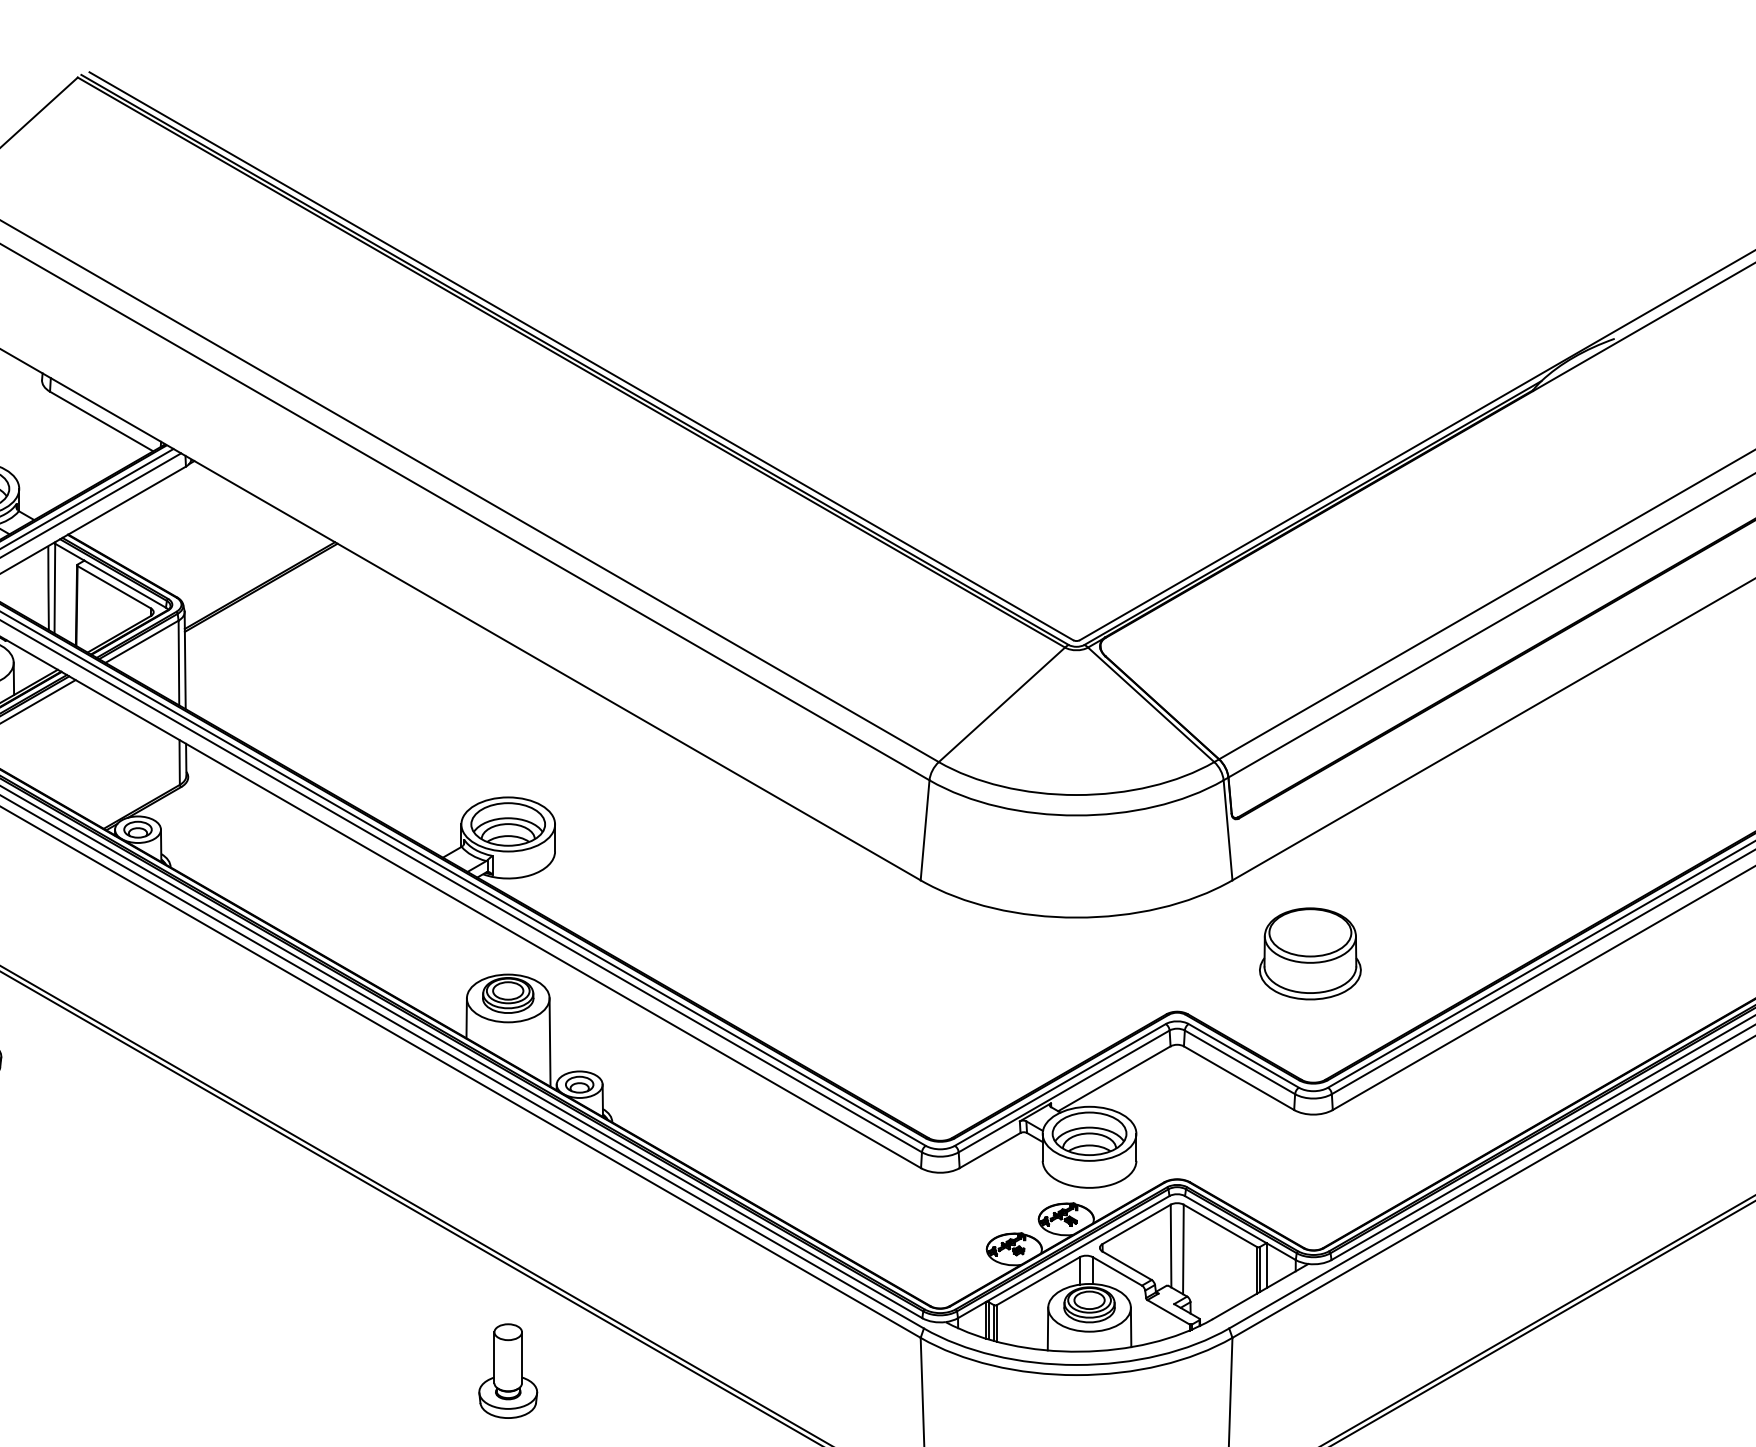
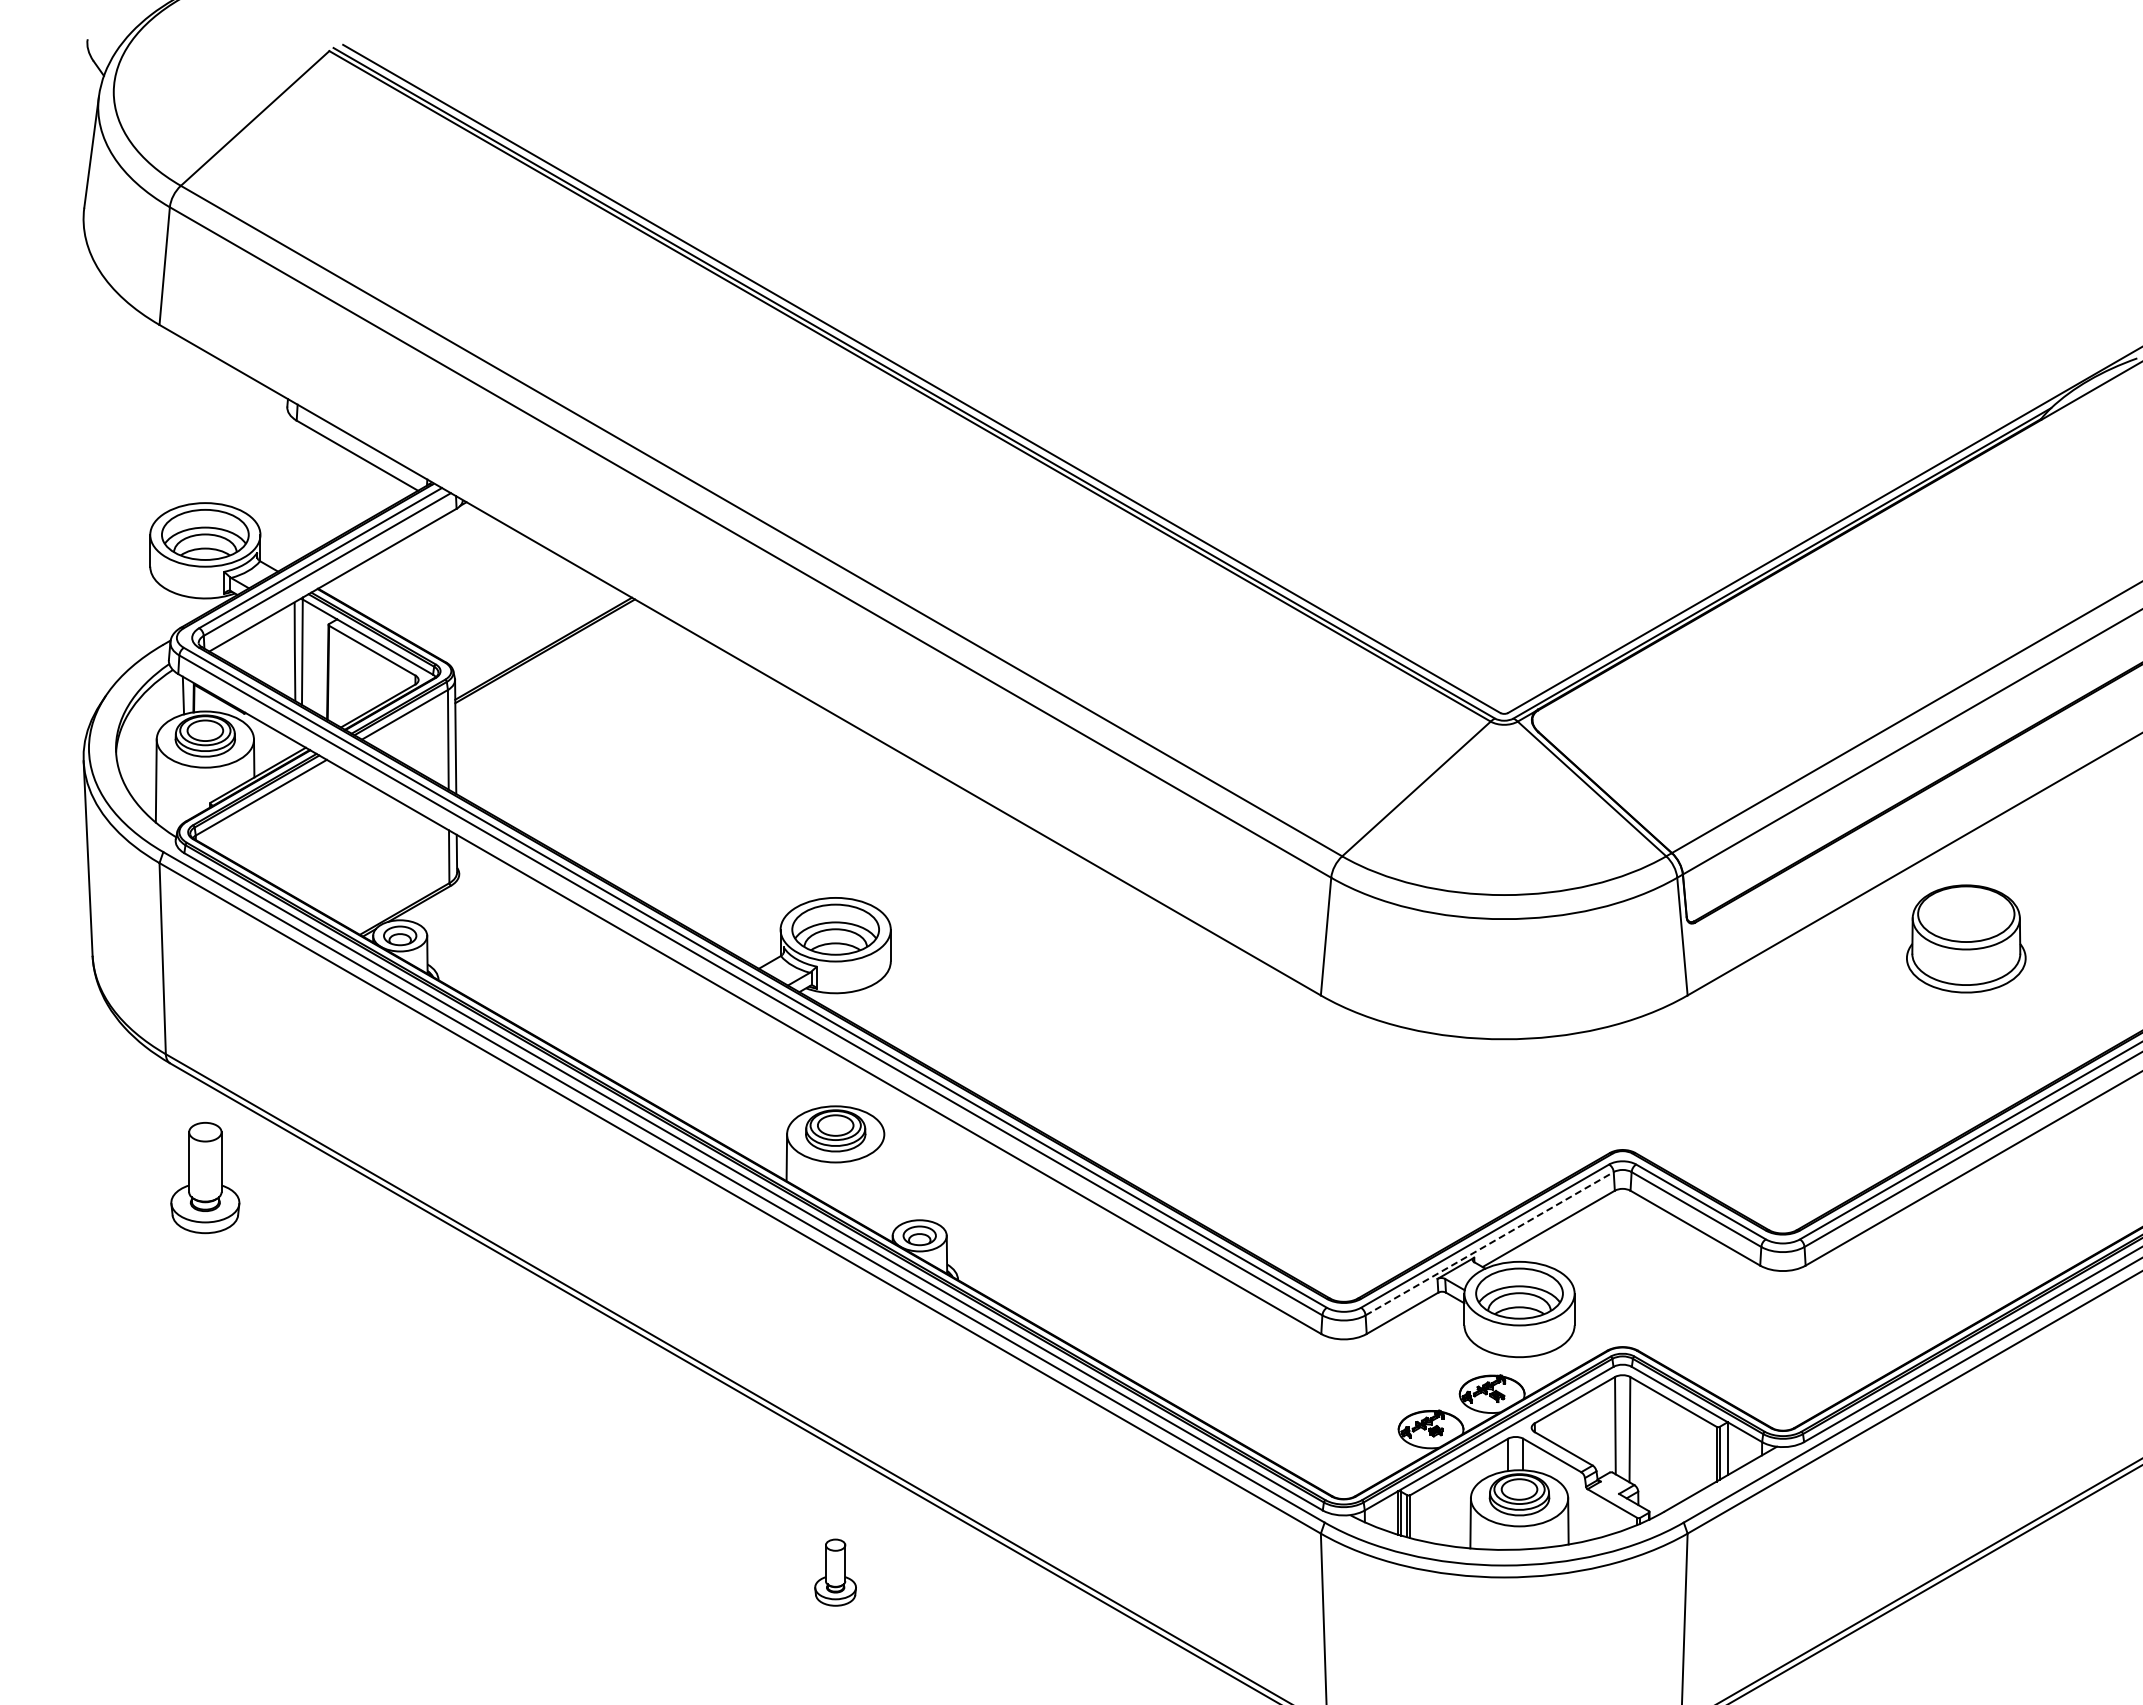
part: (1310, 953) -> (1966, 938), moved
line: (549, 1042) -> (884, 1186), removed
line: (1064, 1091) -> (1490, 1243), solid -> dashed
part: (508, 1370) -> (835, 1572), size x0.6

